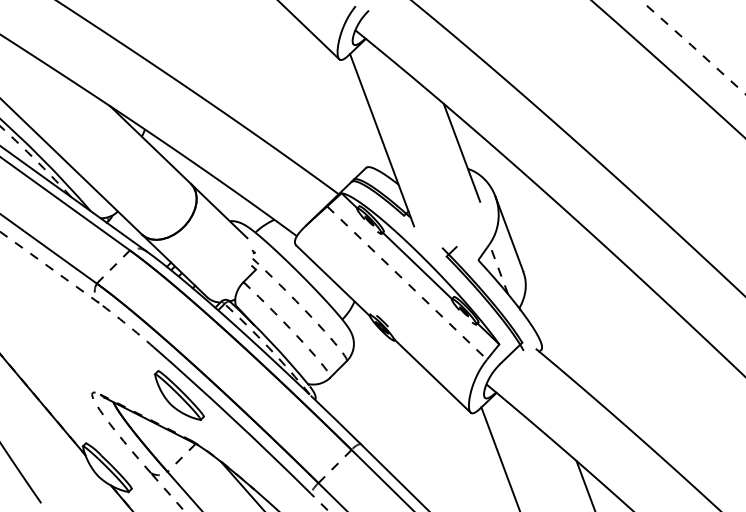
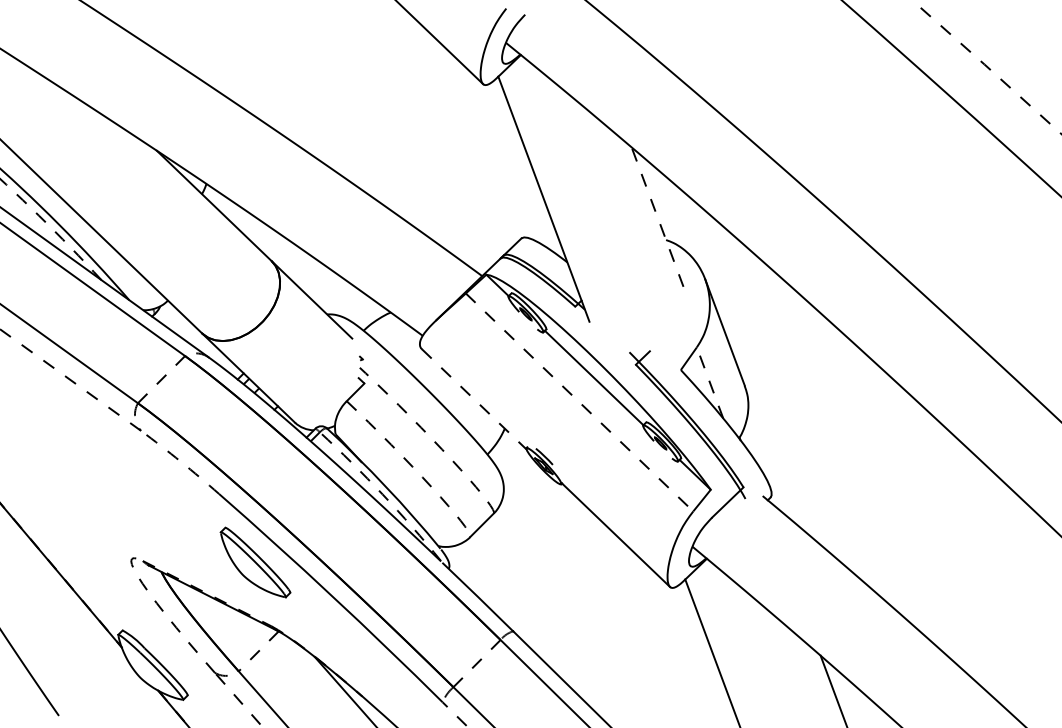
line: (461, 152) -> (657, 216), solid -> dashed
line: (333, 280) -> (474, 399), solid -> dashed

